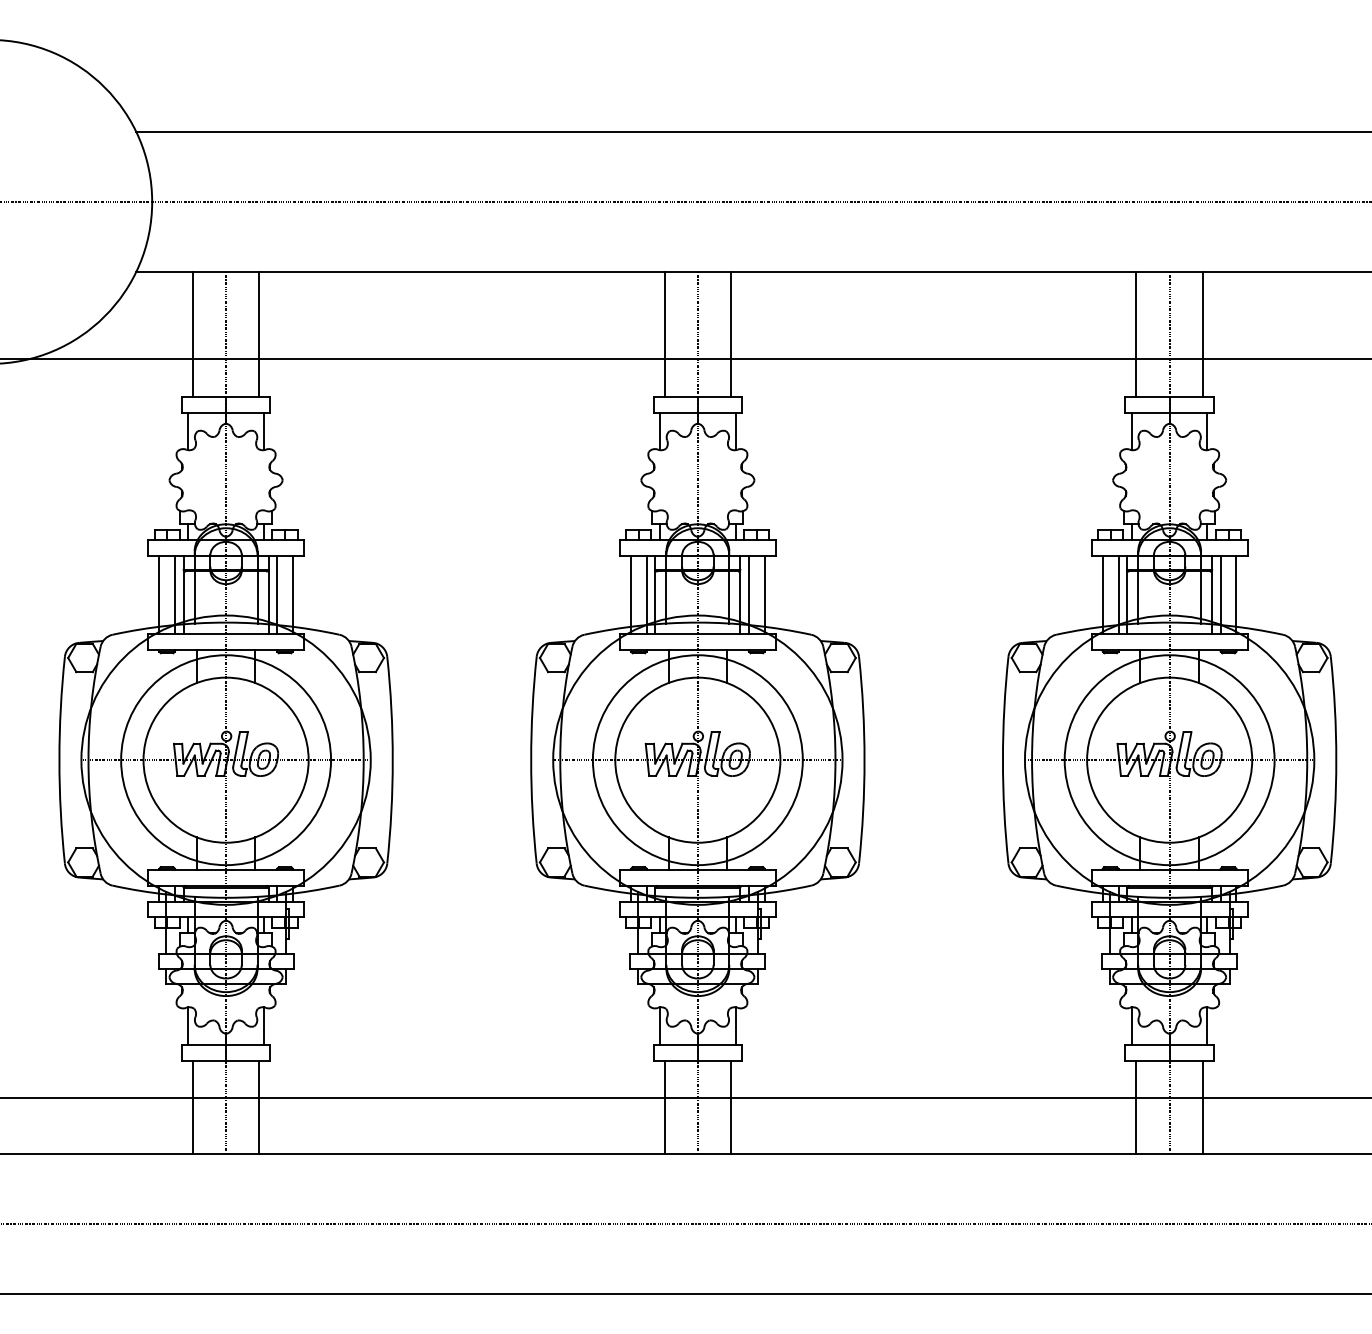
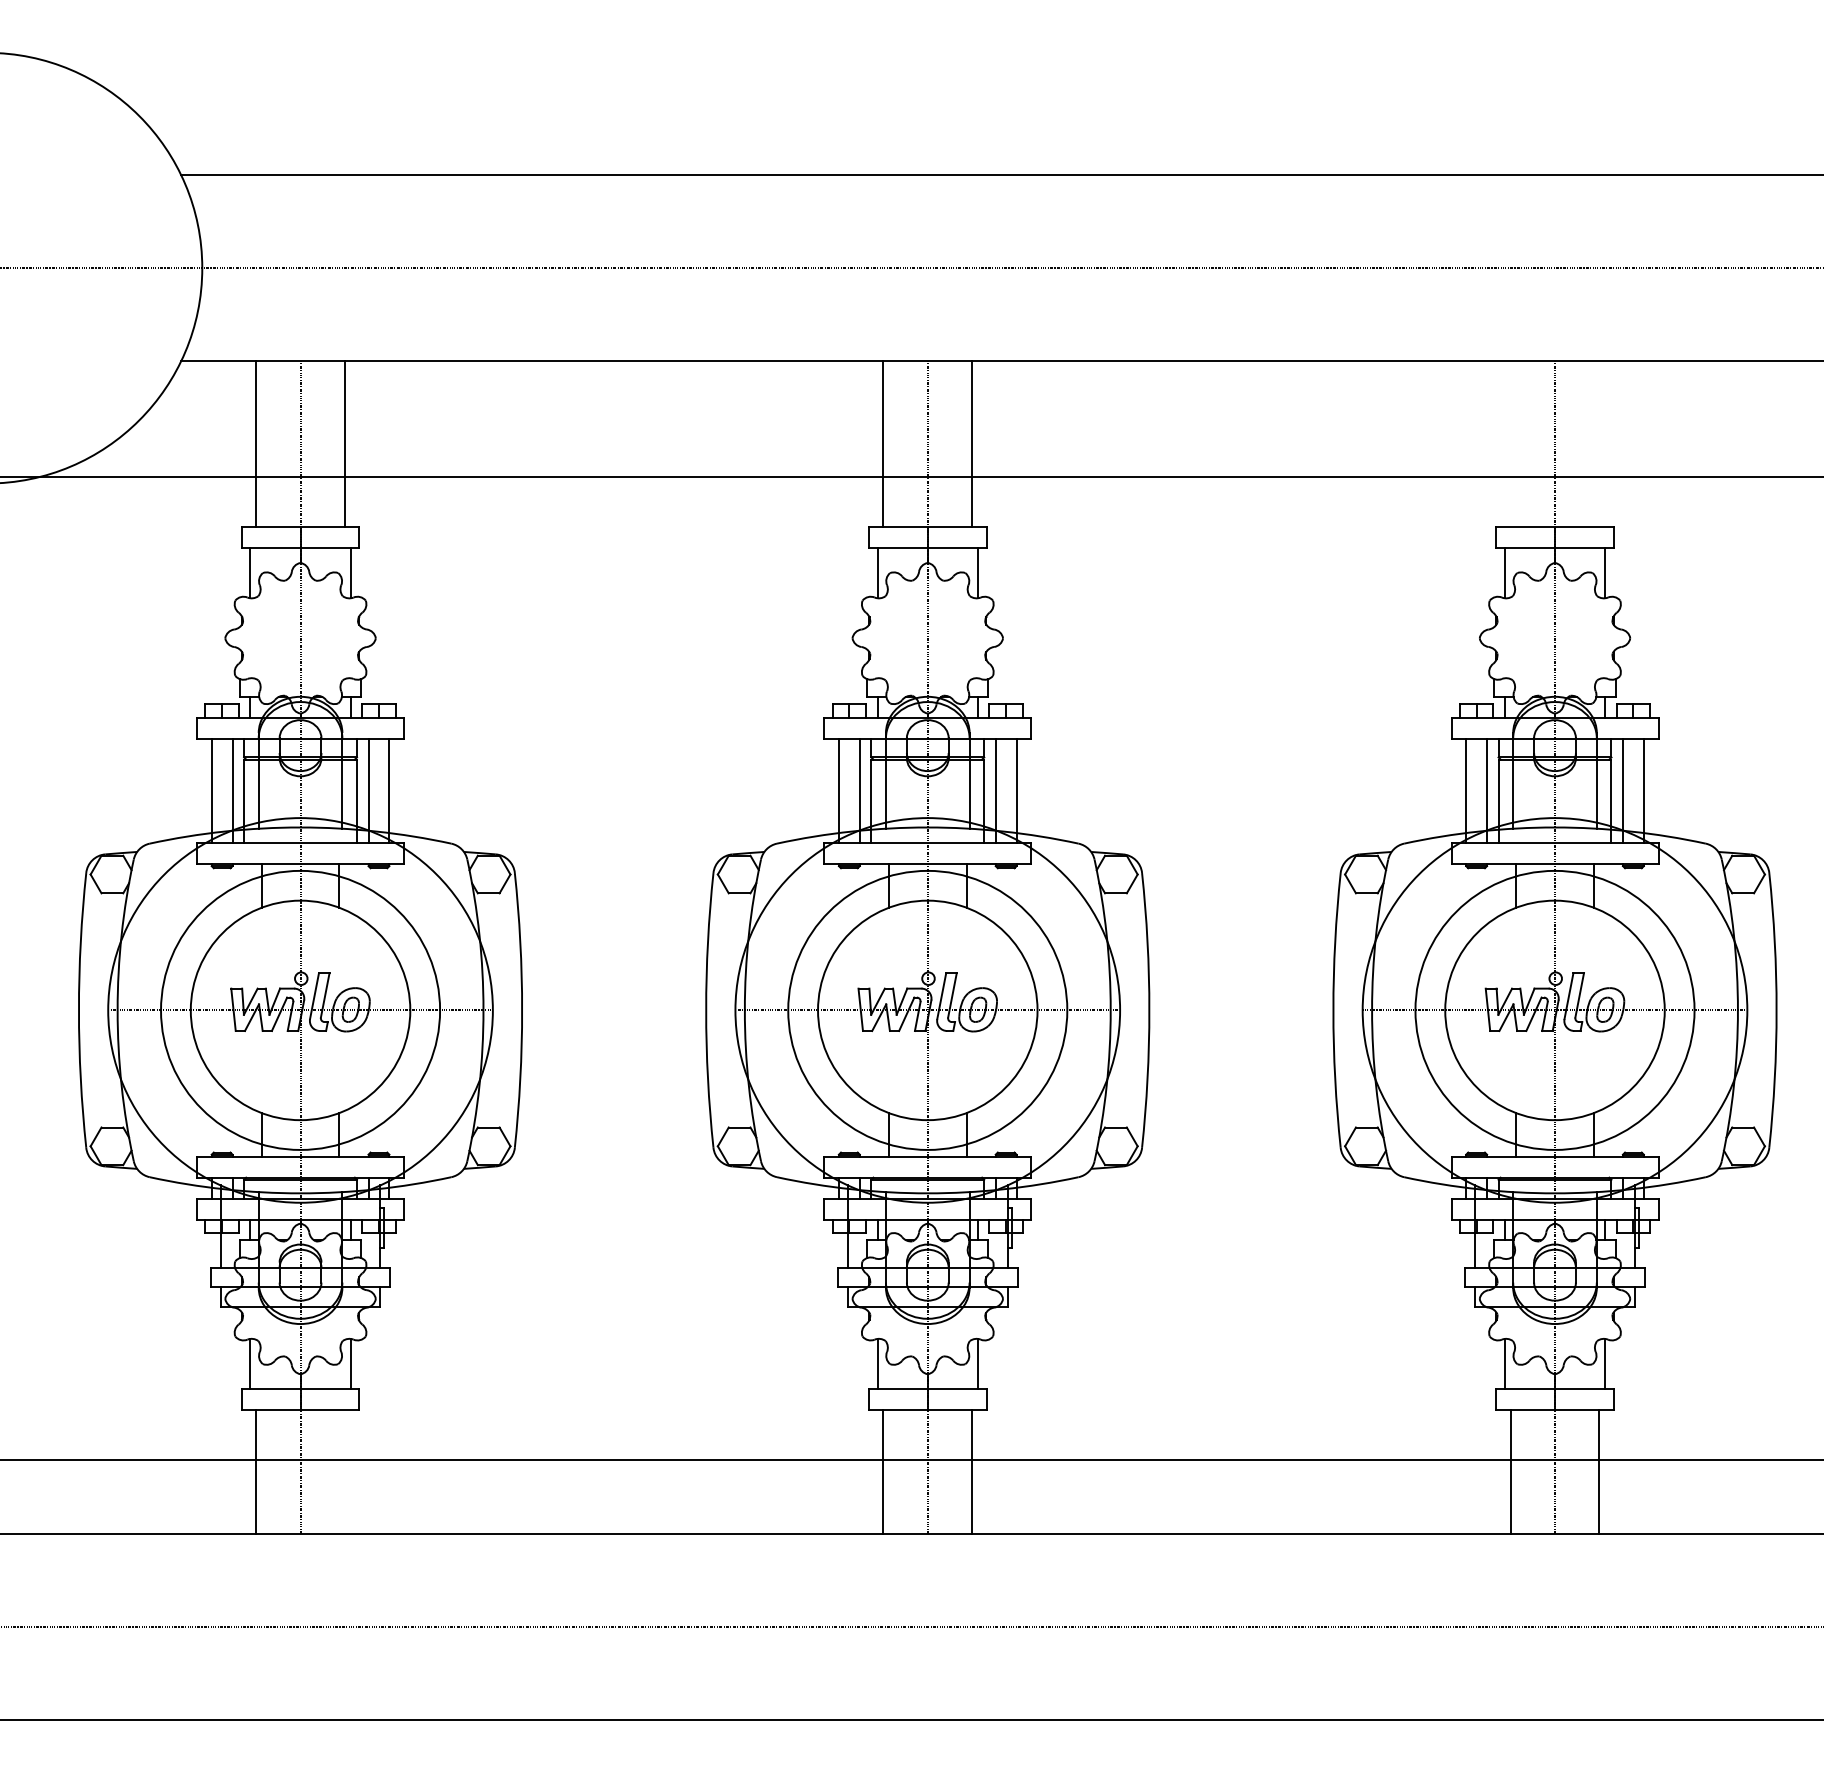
line: (1136, 333) -> (1510, 443), removed
line: (1202, 333) -> (1598, 443), removed
line: (259, 1107) -> (344, 1472), removed

